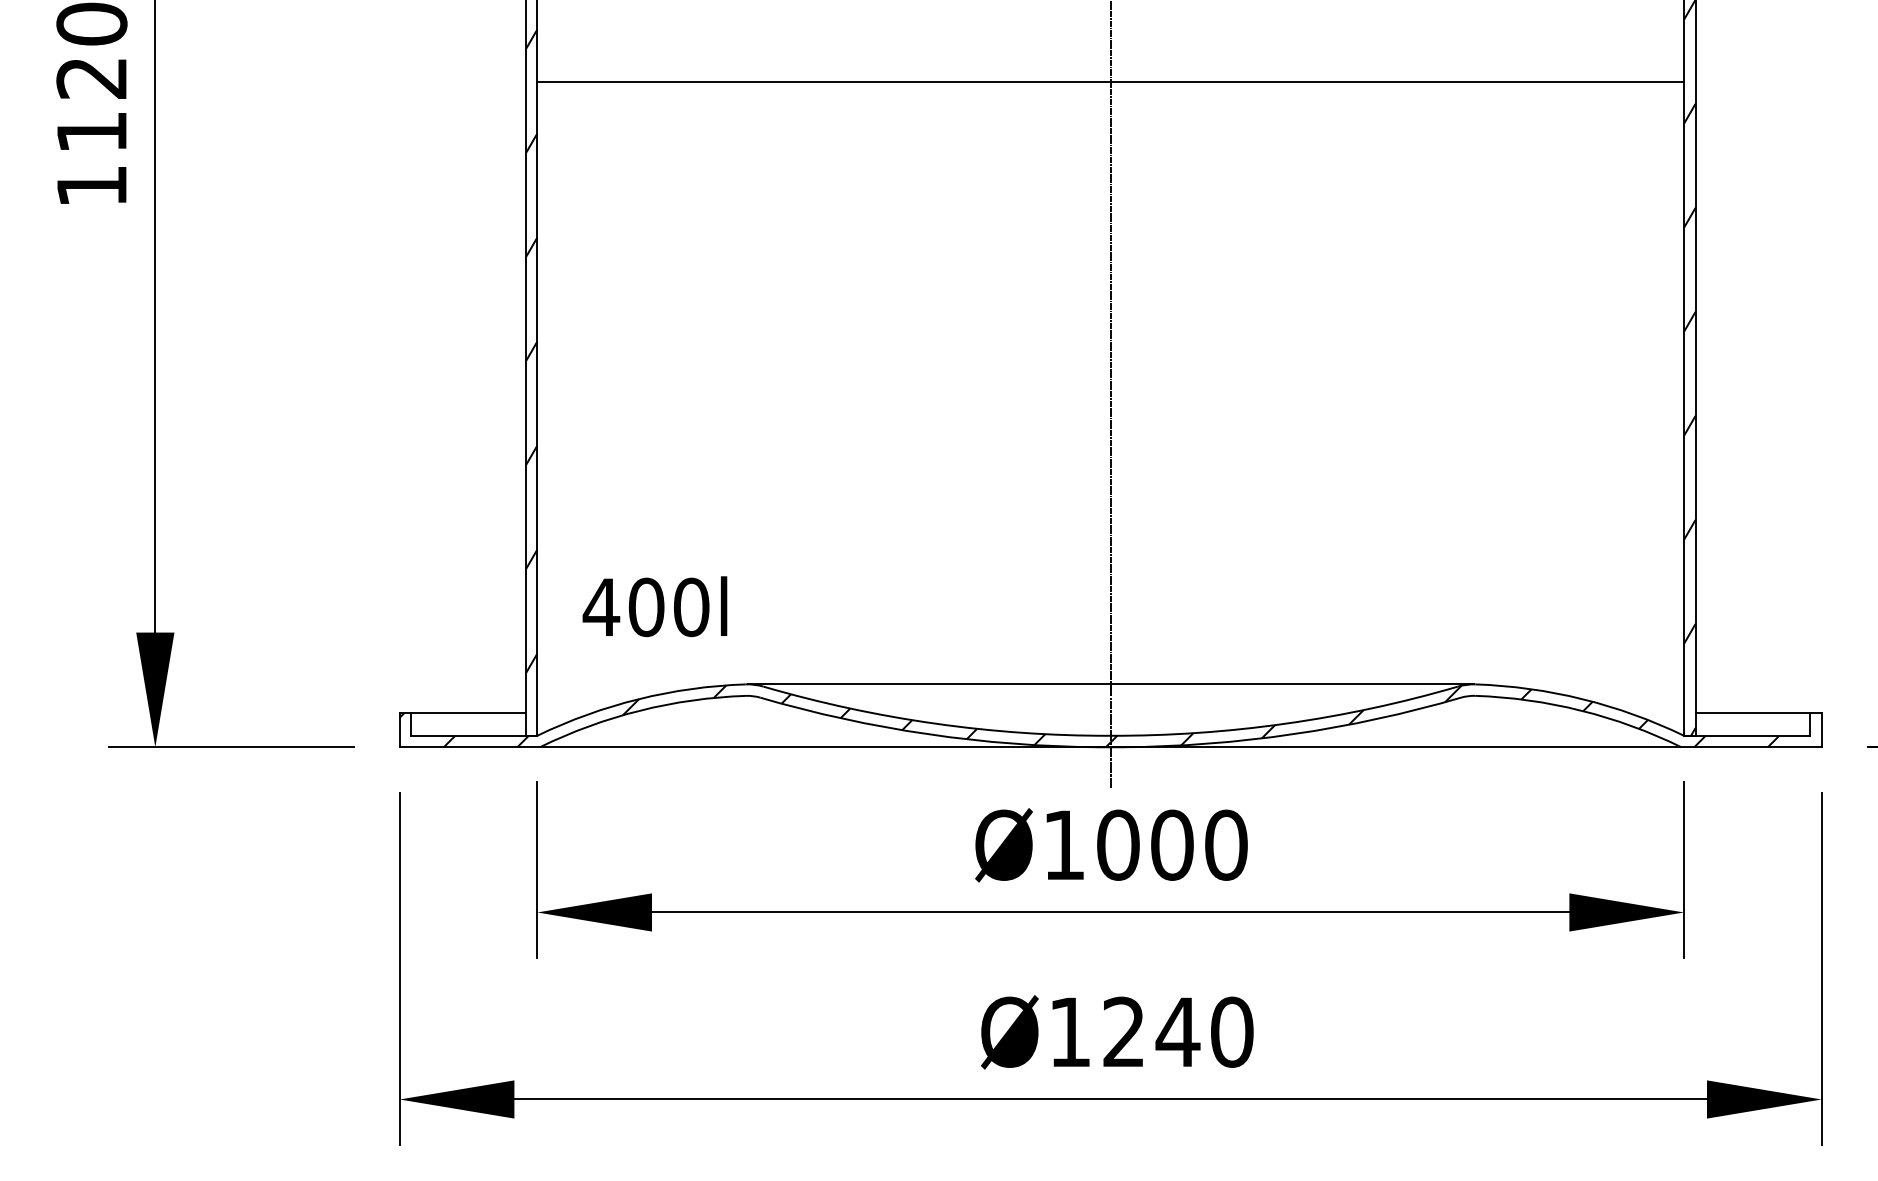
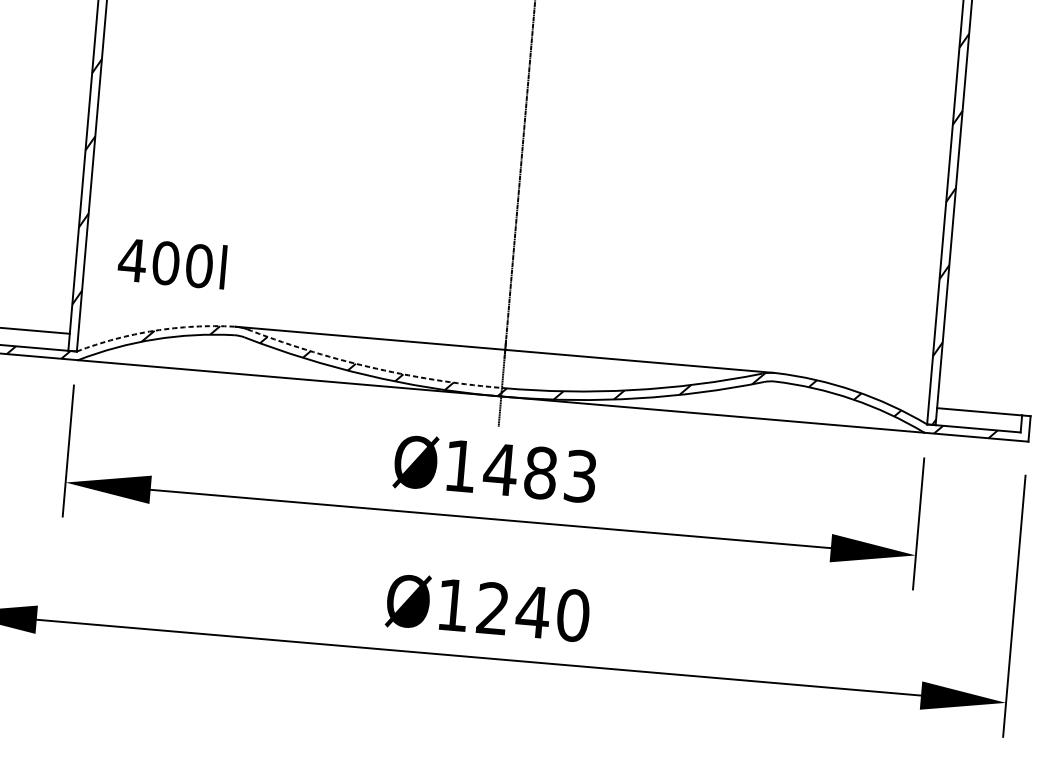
arc: (638, 699) -> (154, 331), solid -> dashed
arc: (935, 723) -> (372, 367), solid -> dashed
text: (1171, 844) -> (540, 472), Ø1000 -> Ø1483

